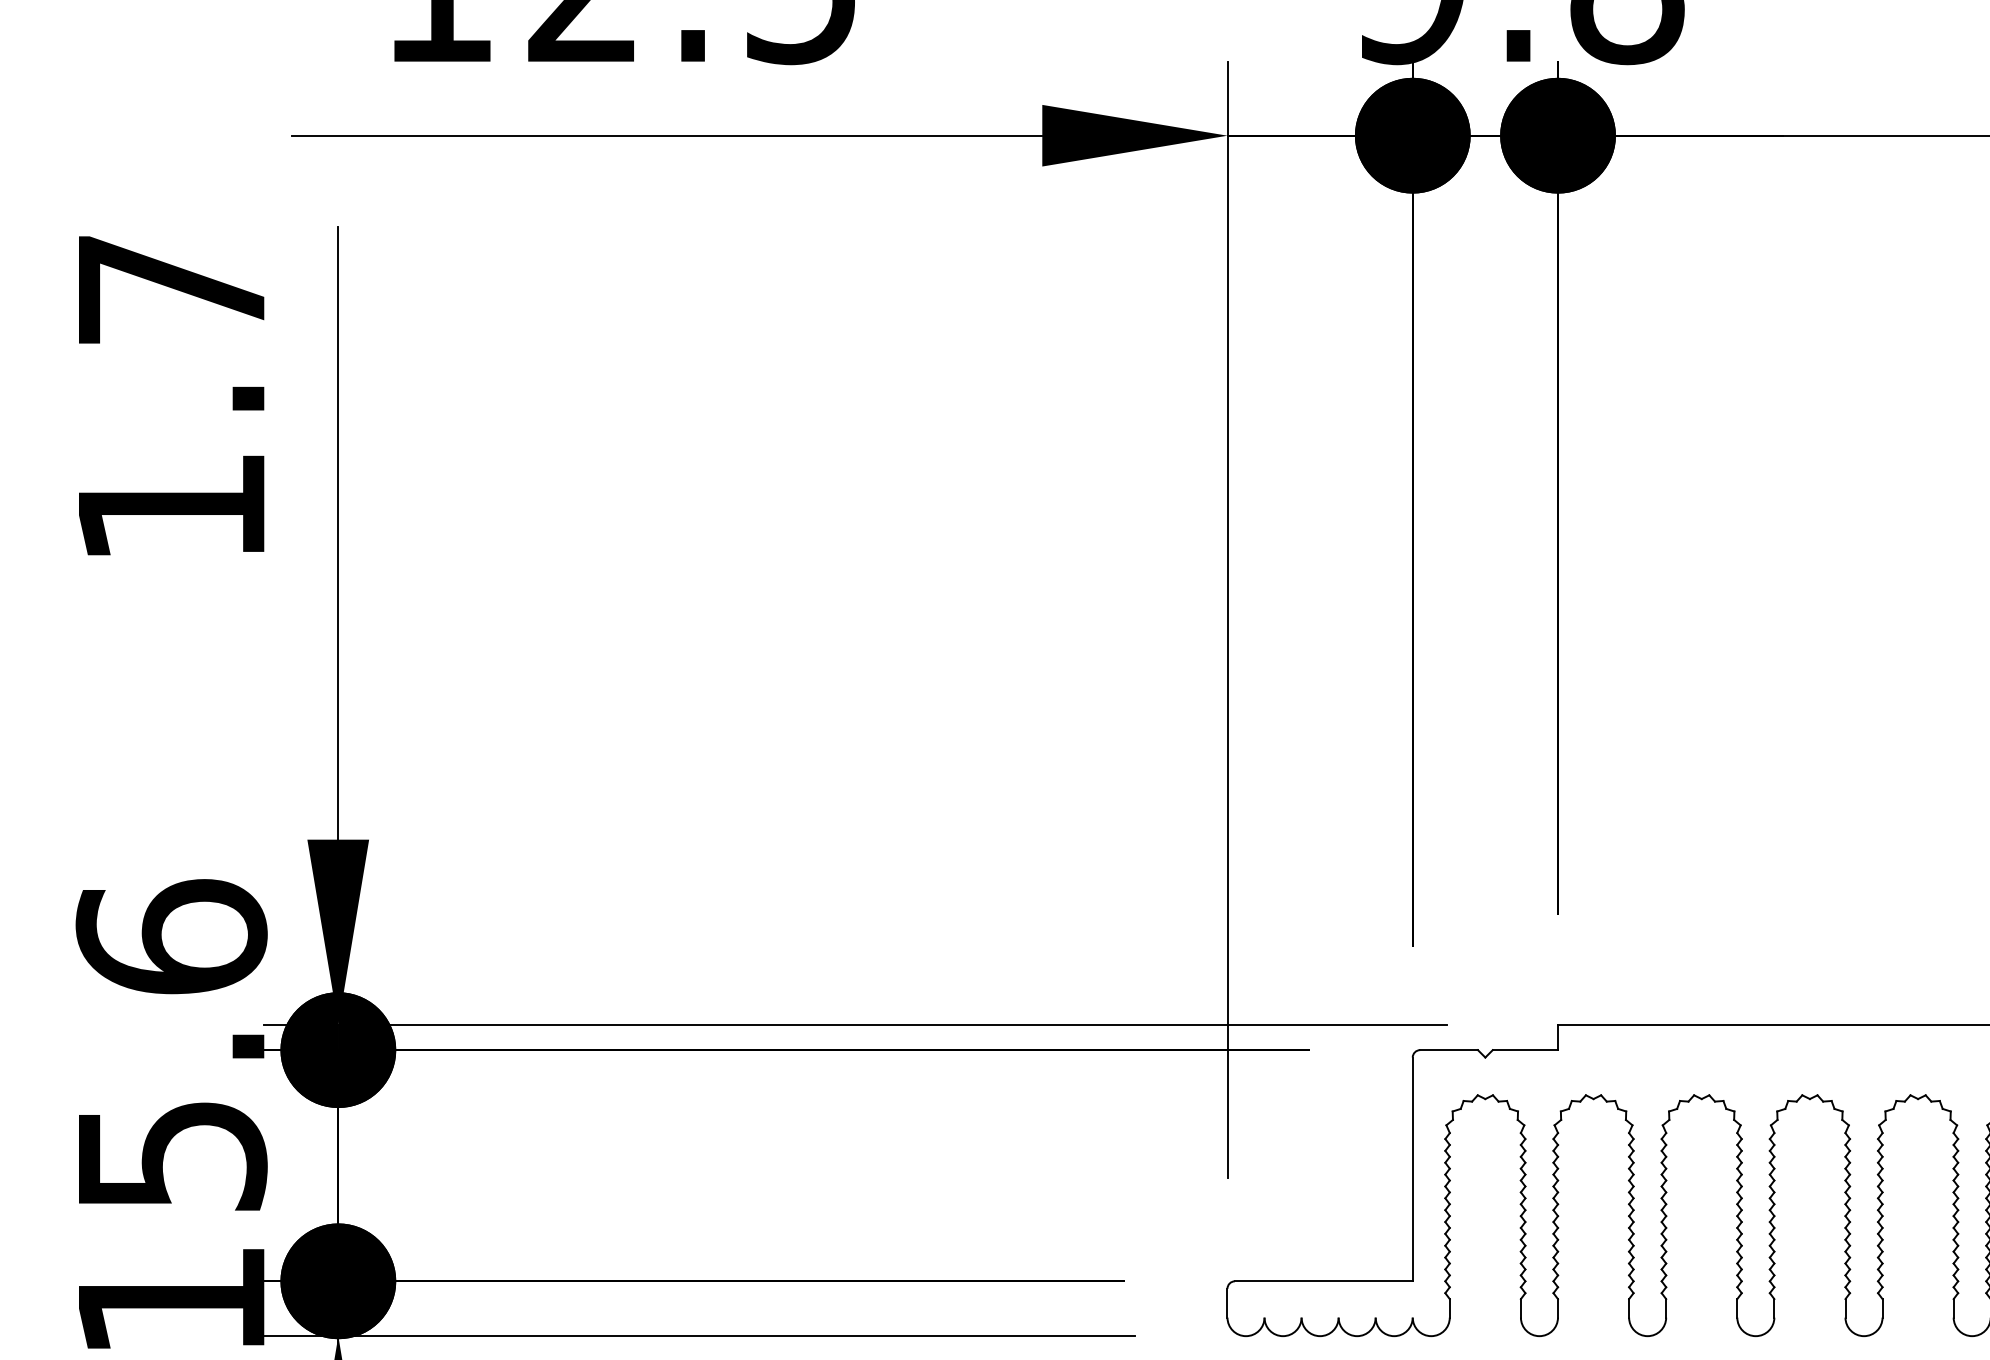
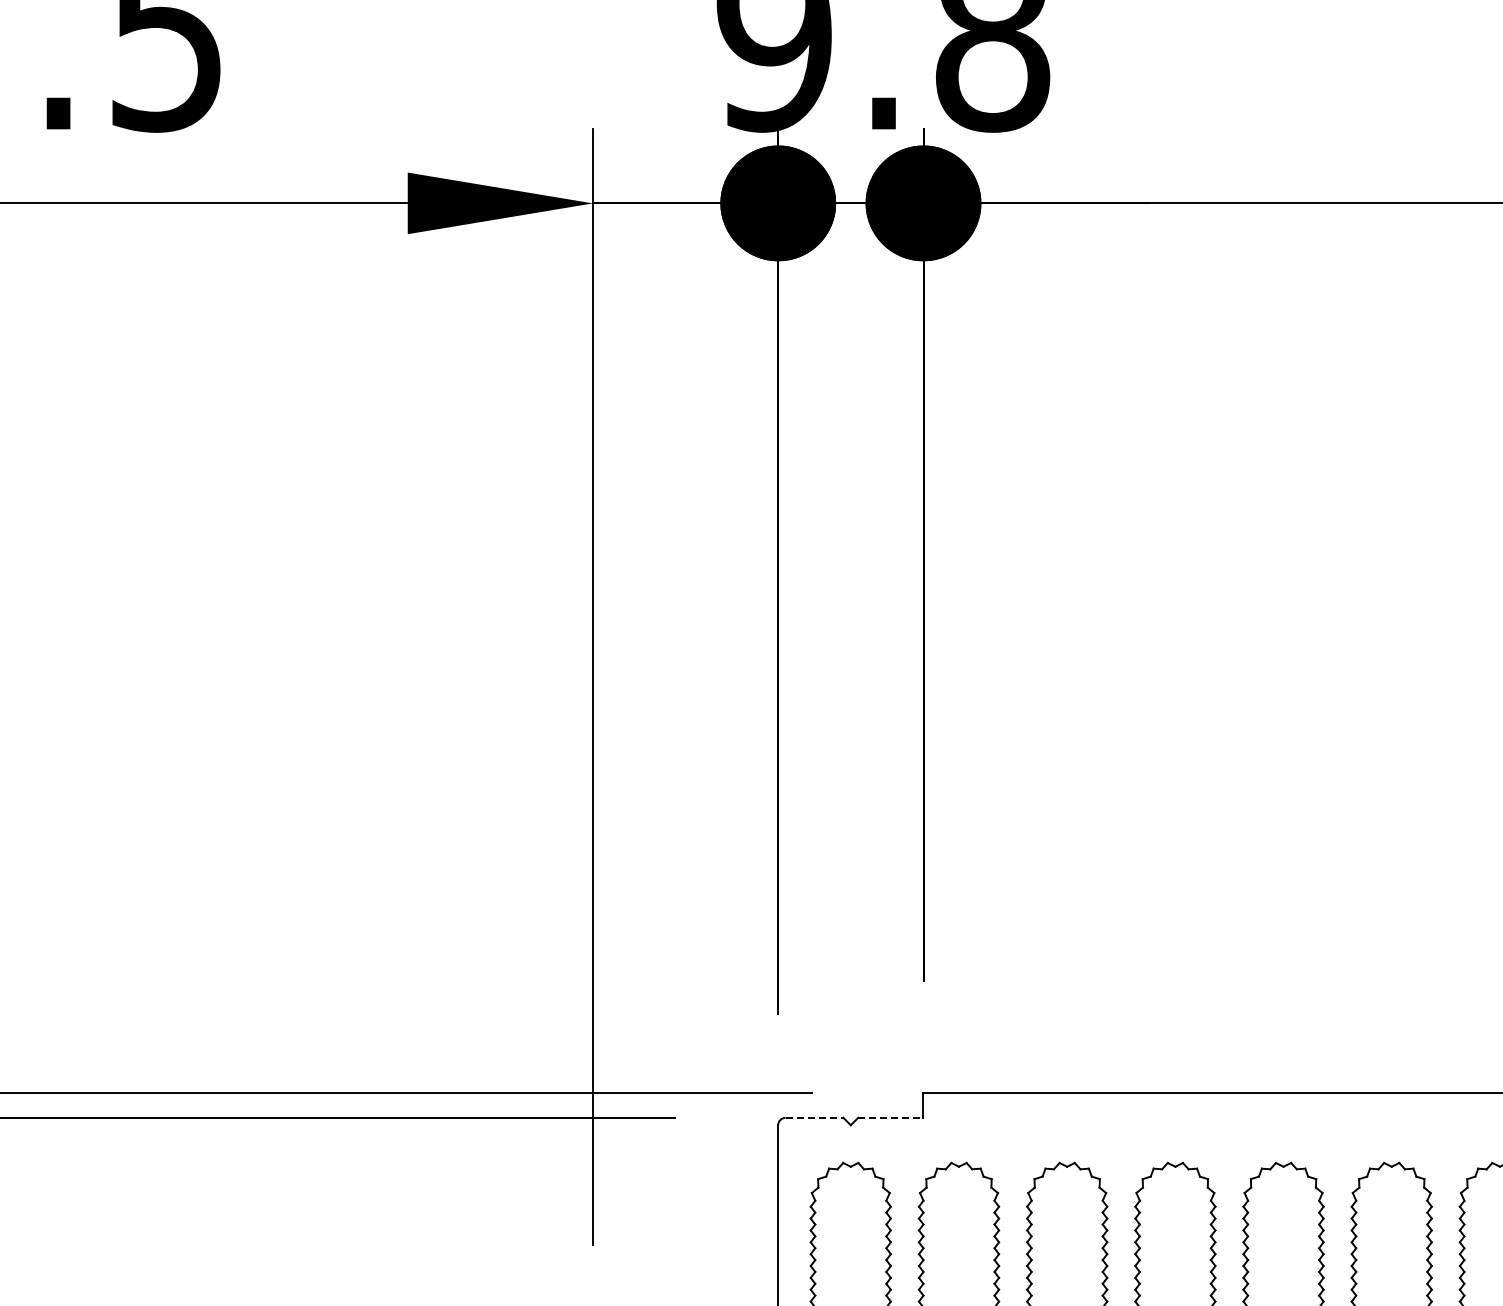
line: (1449, 1050) -> (814, 1118), solid -> dashed
line: (1525, 1050) -> (890, 1118), solid -> dashed

